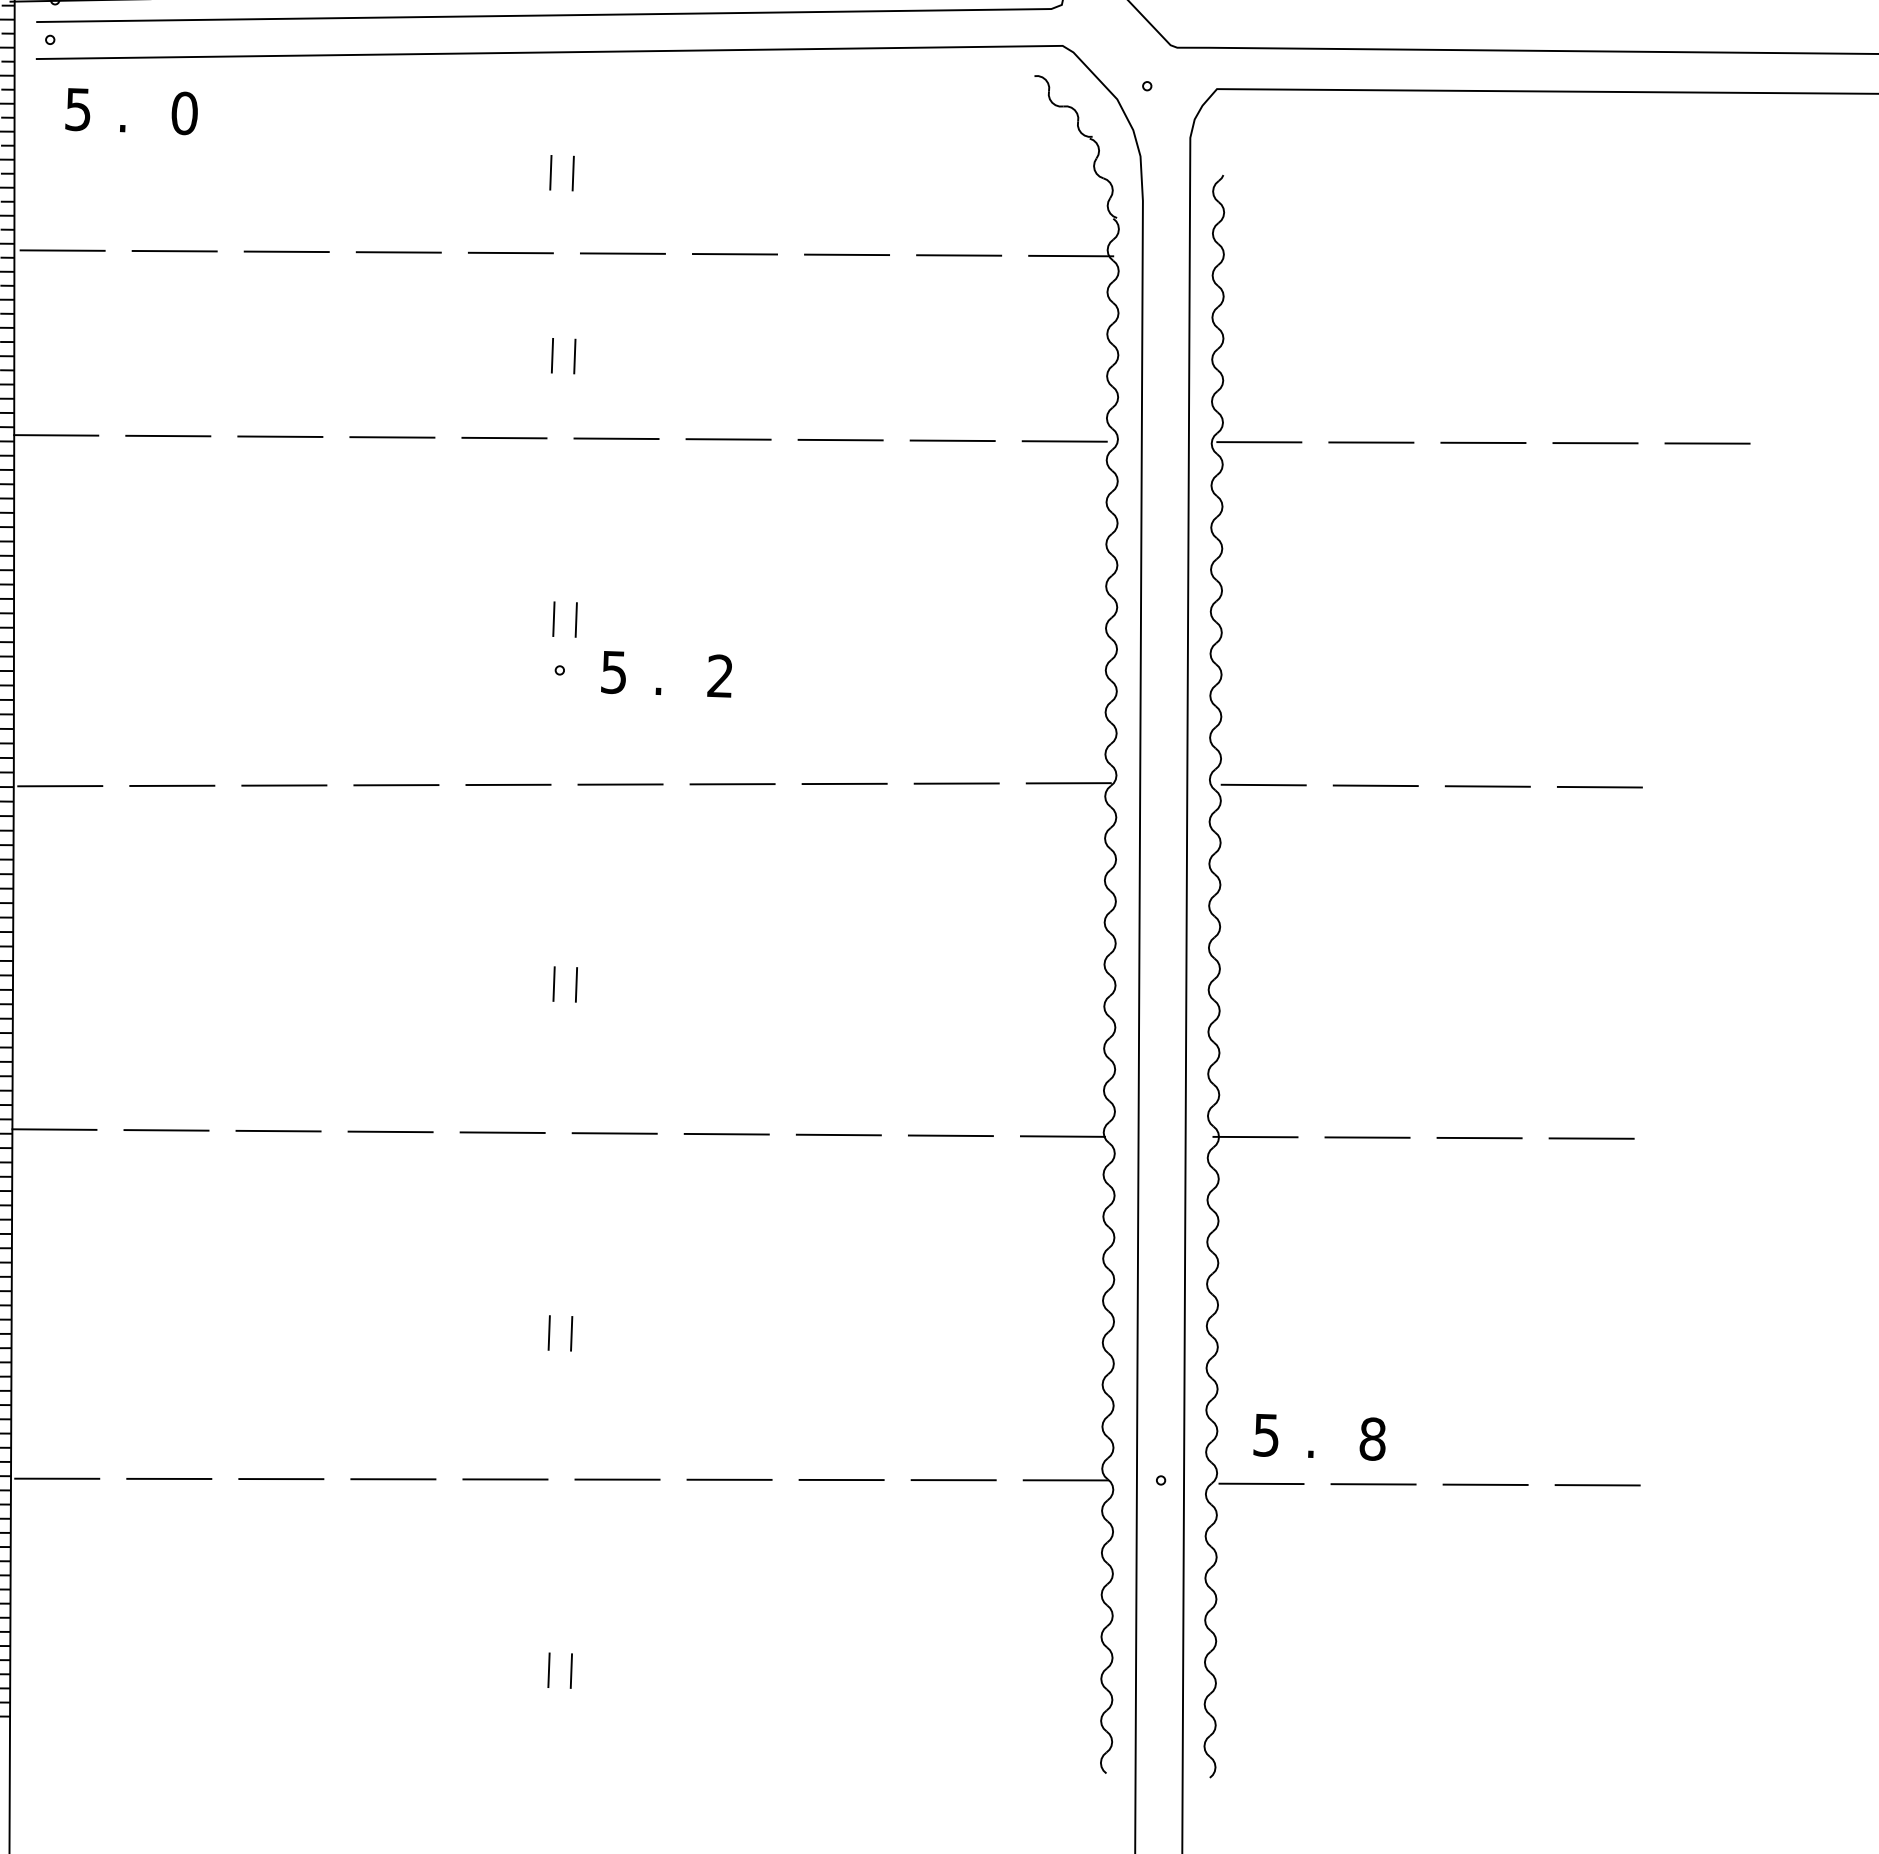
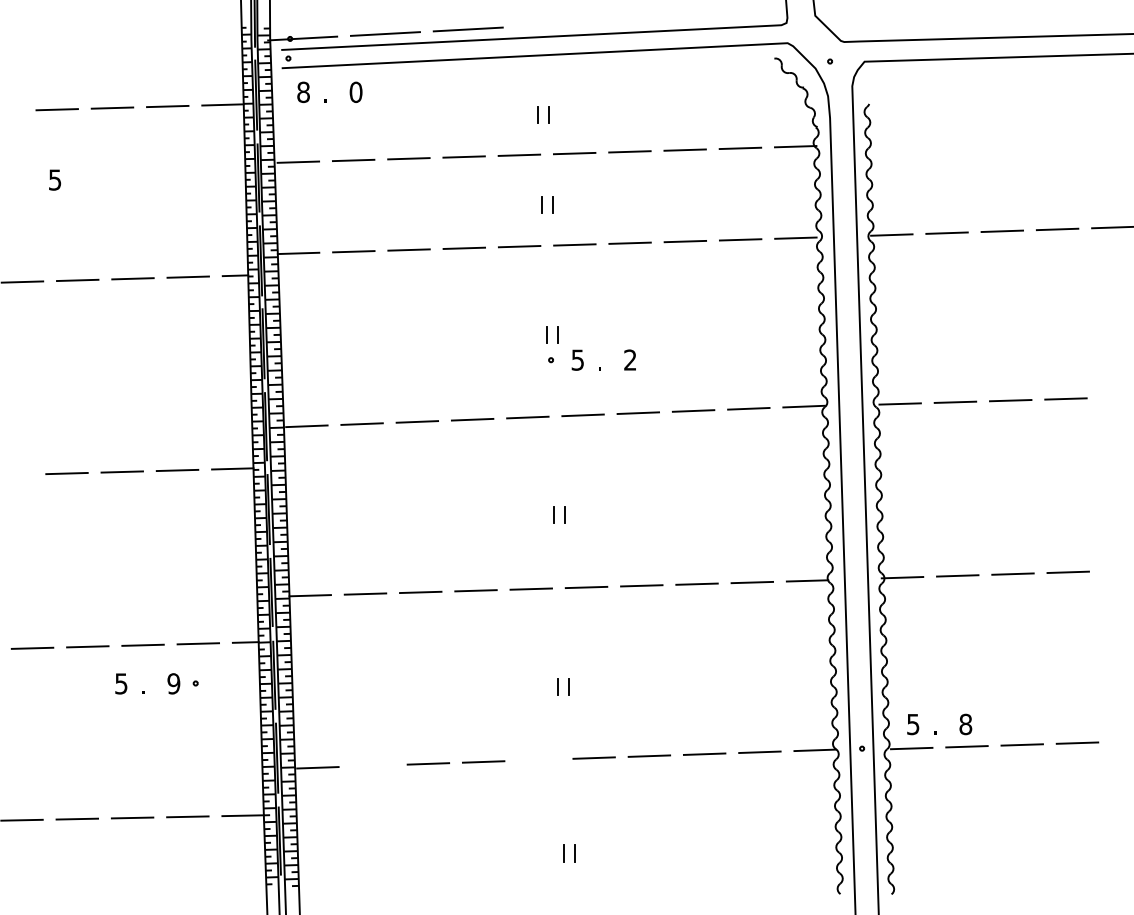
text: (78, 109) -> (303, 92), 5 -> 8
line: (167, 1478) -> (372, 765), removed
line: (504, 1478) -> (538, 759), removed

